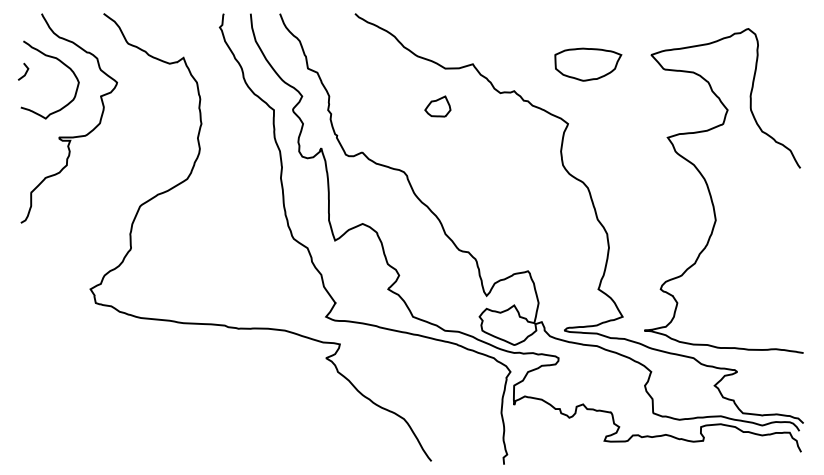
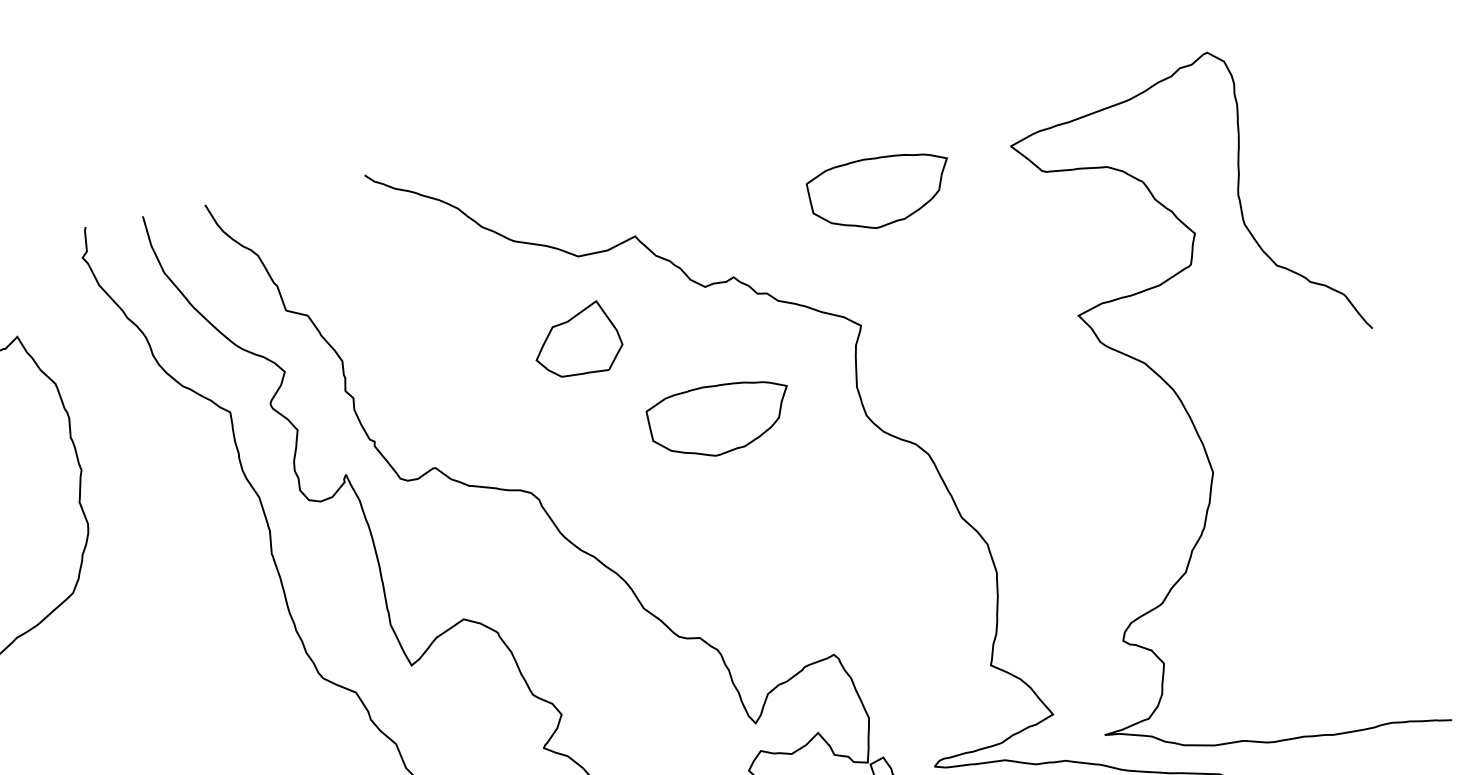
part: (437, 106) -> (576, 340), size x1.6
part: (496, 154) -> (720, 418), added

